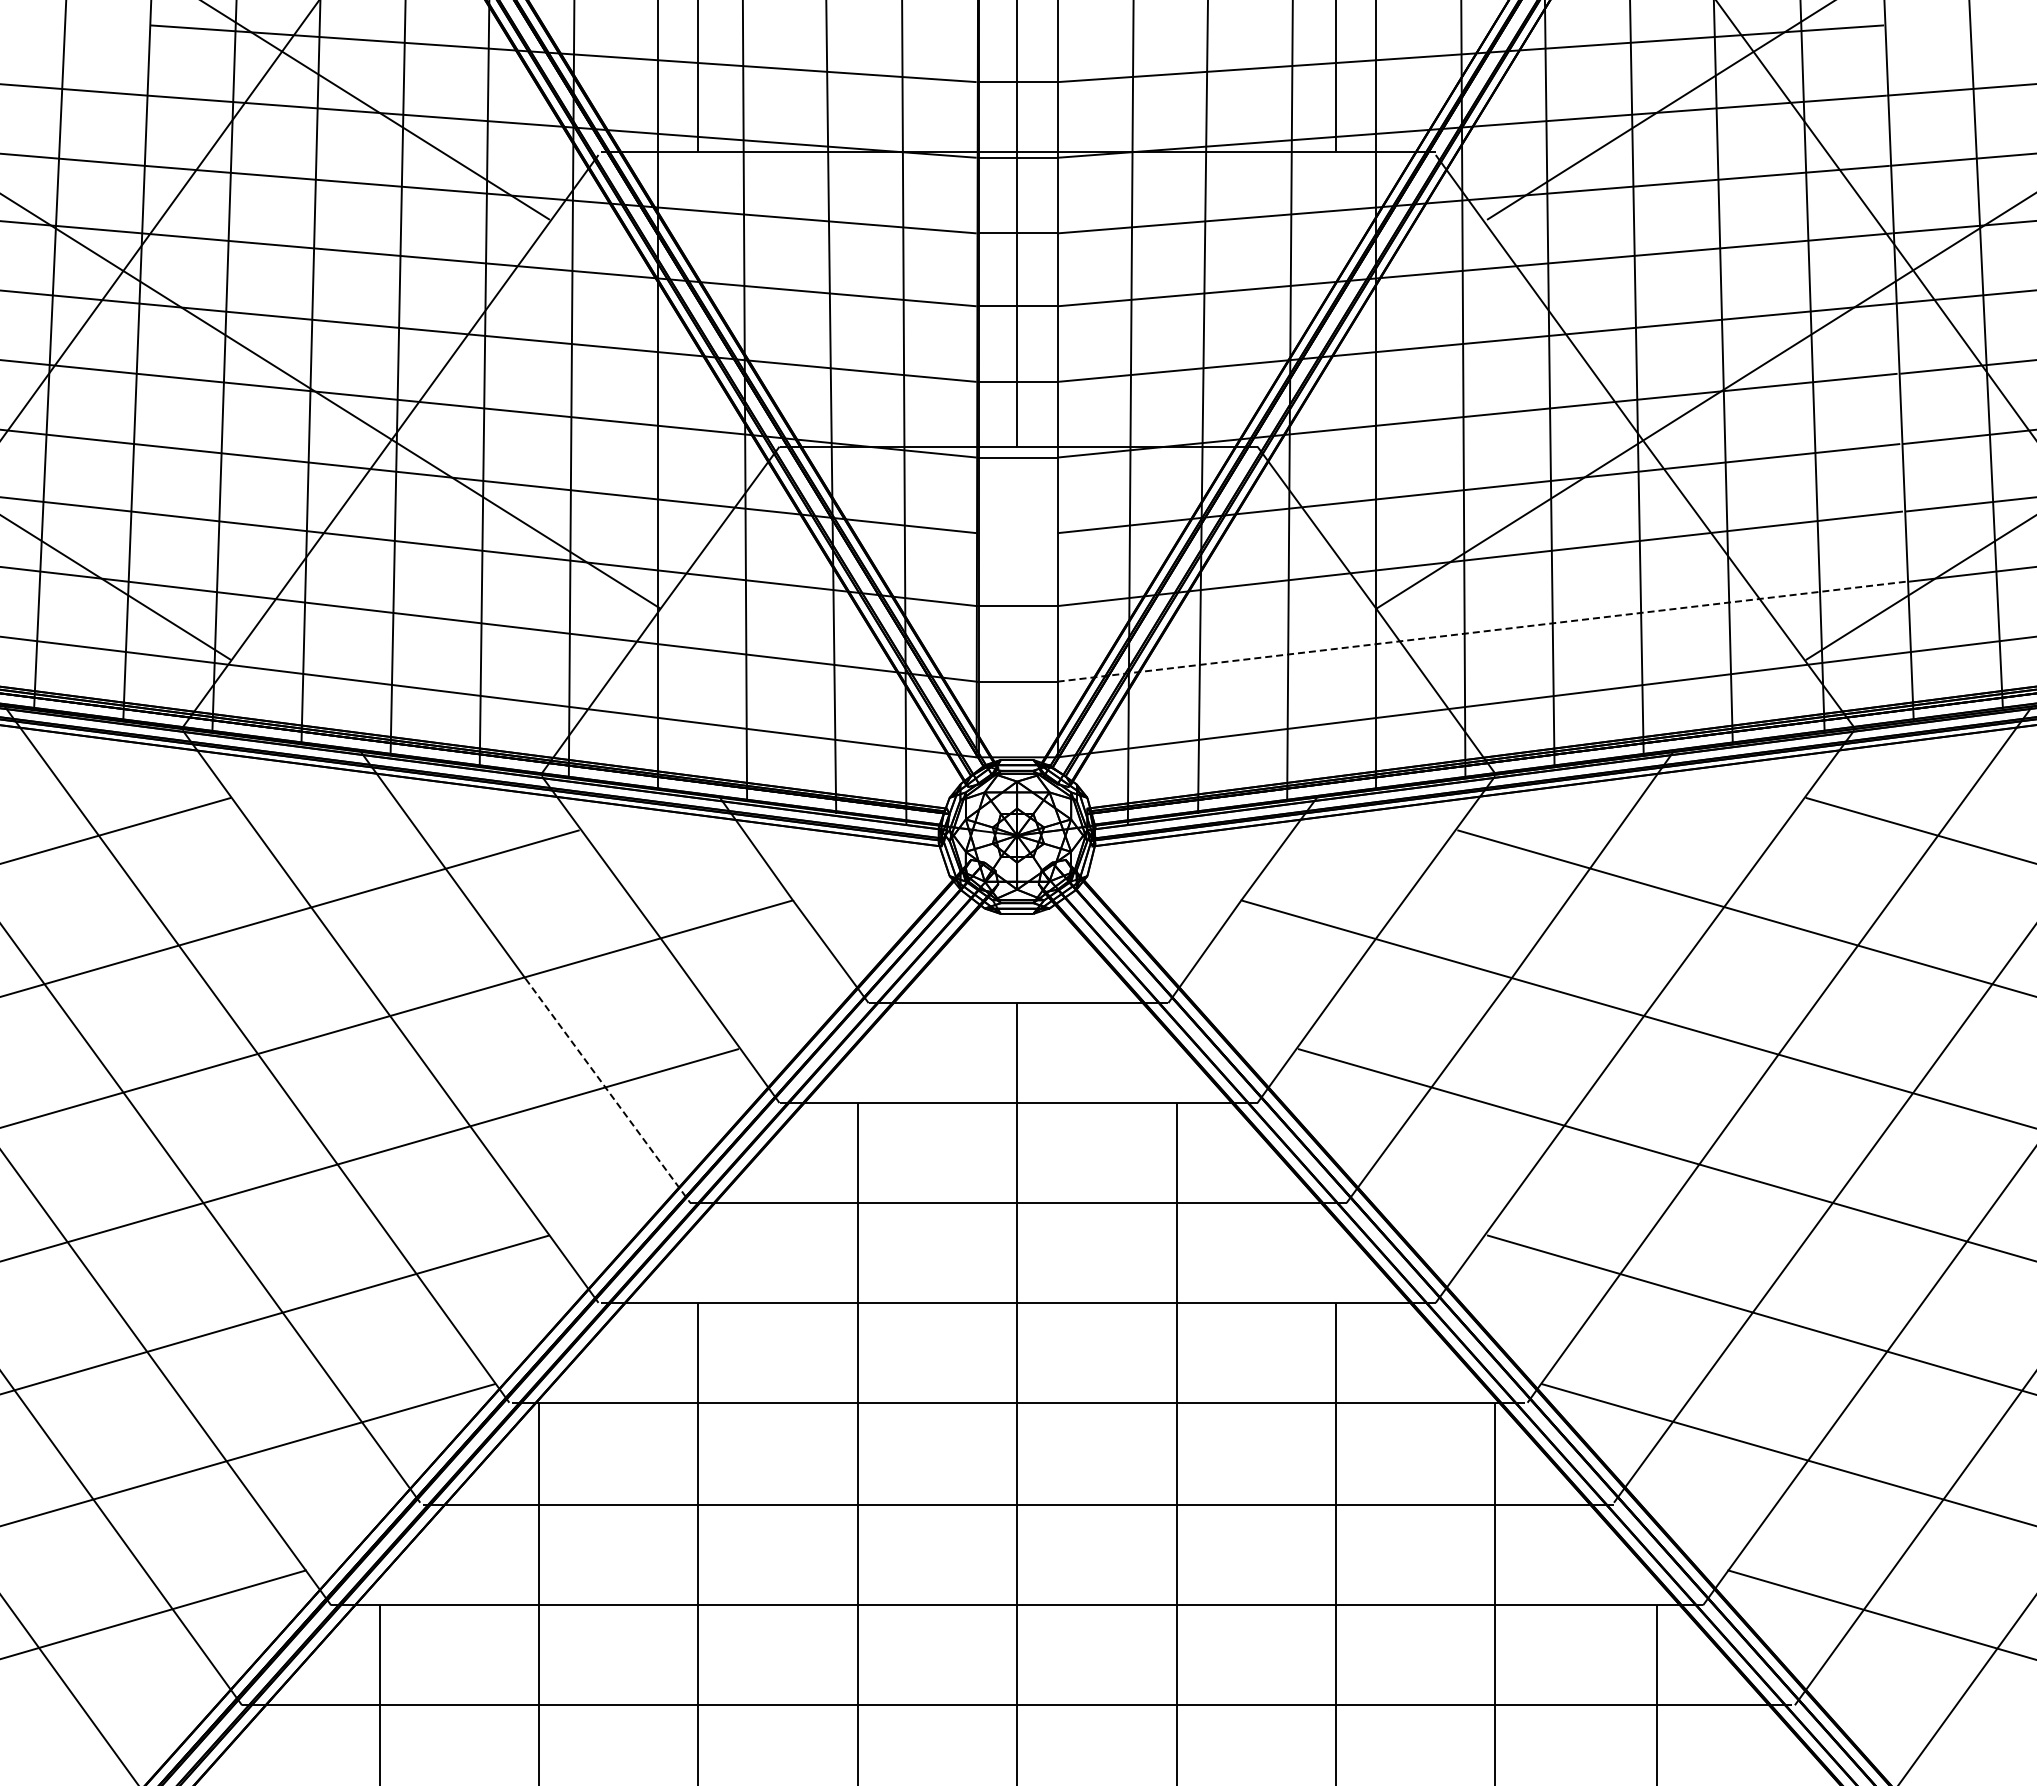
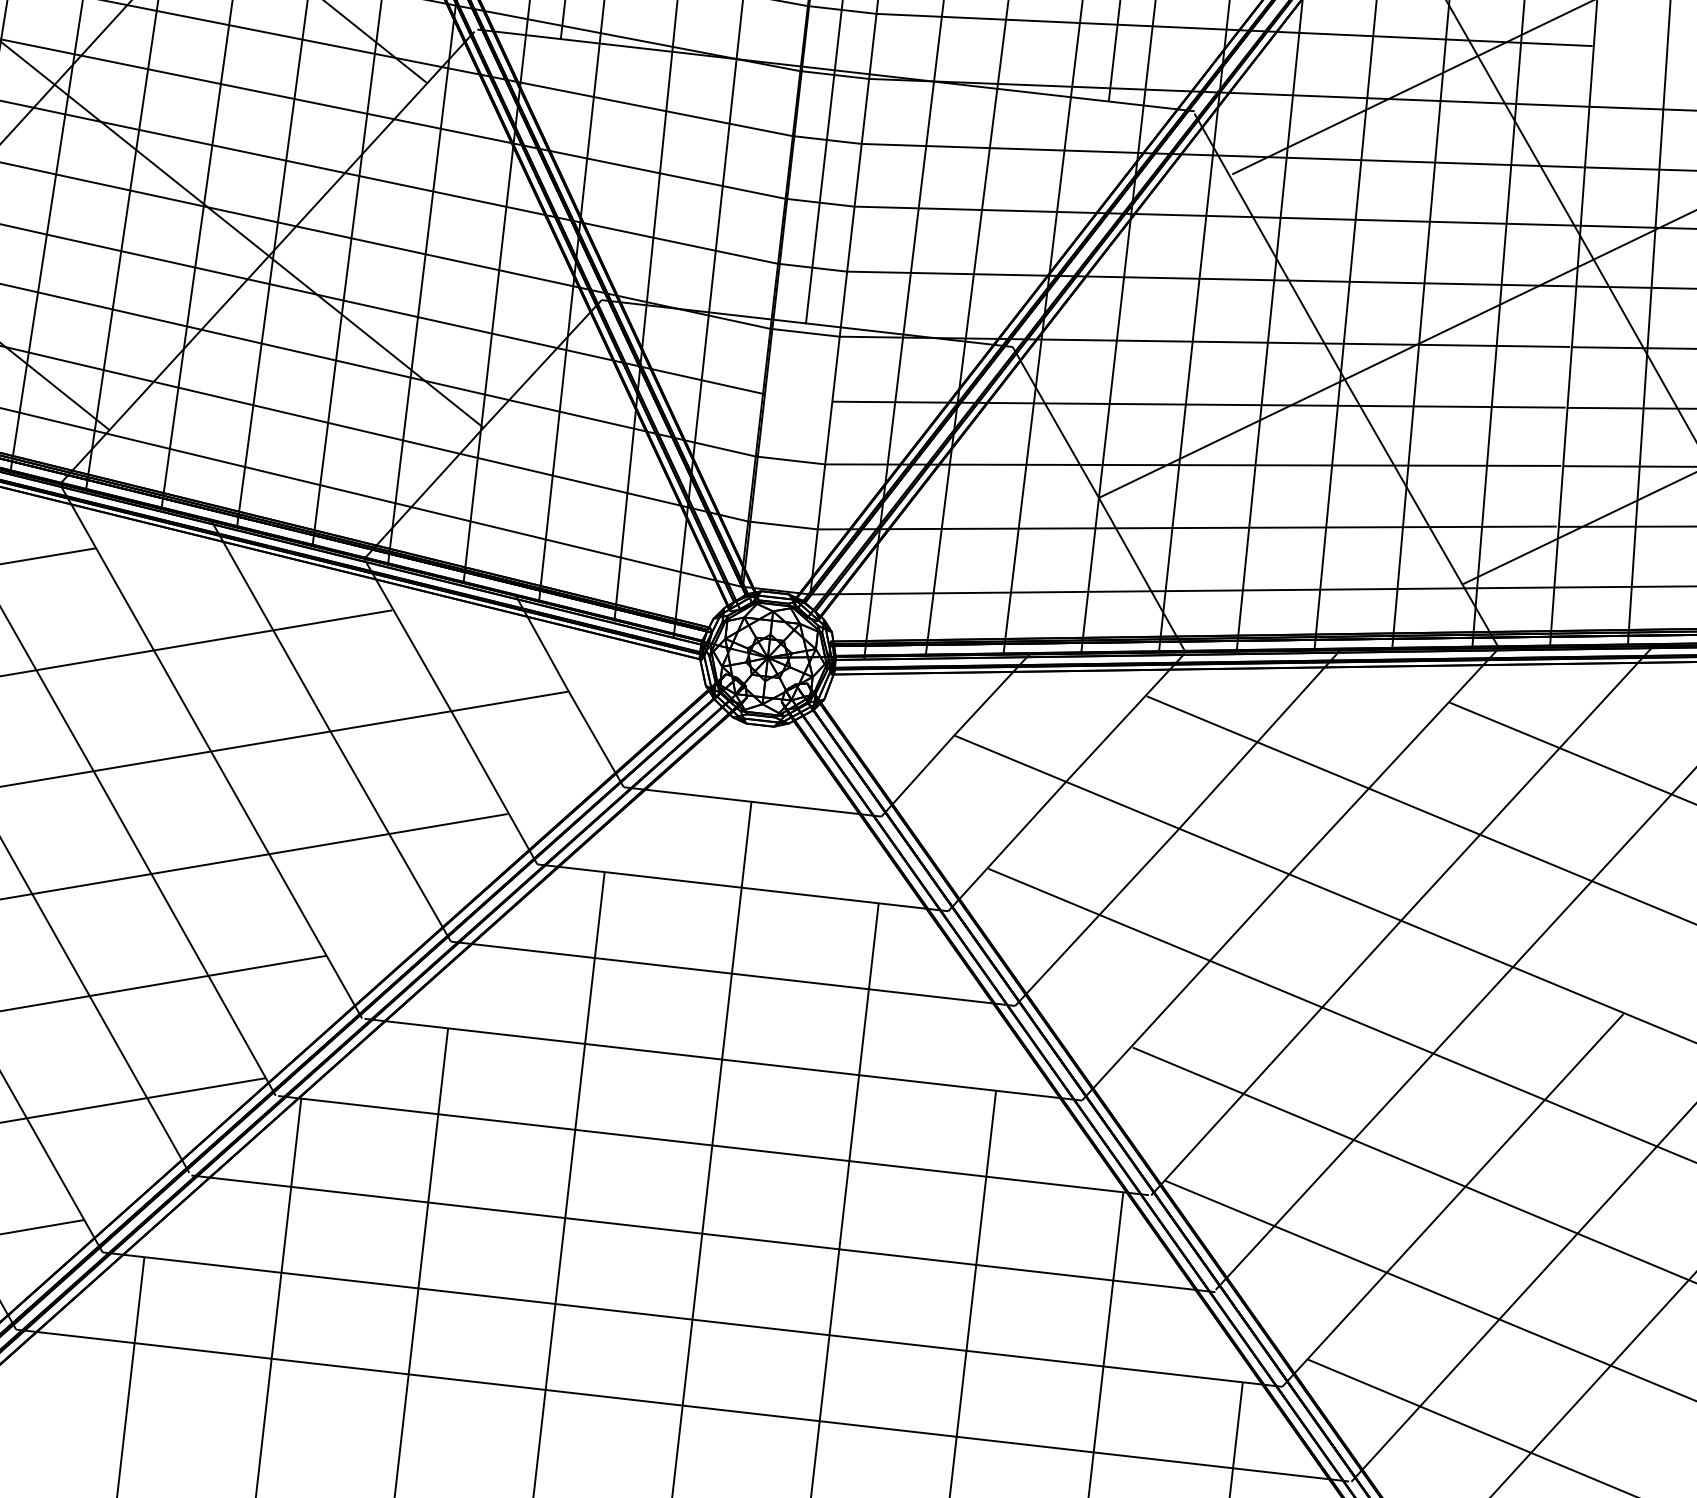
line: (1481, 631) -> (1187, 527), dashed -> solid
line: (608, 1091) -> (391, 837), dashed -> solid

